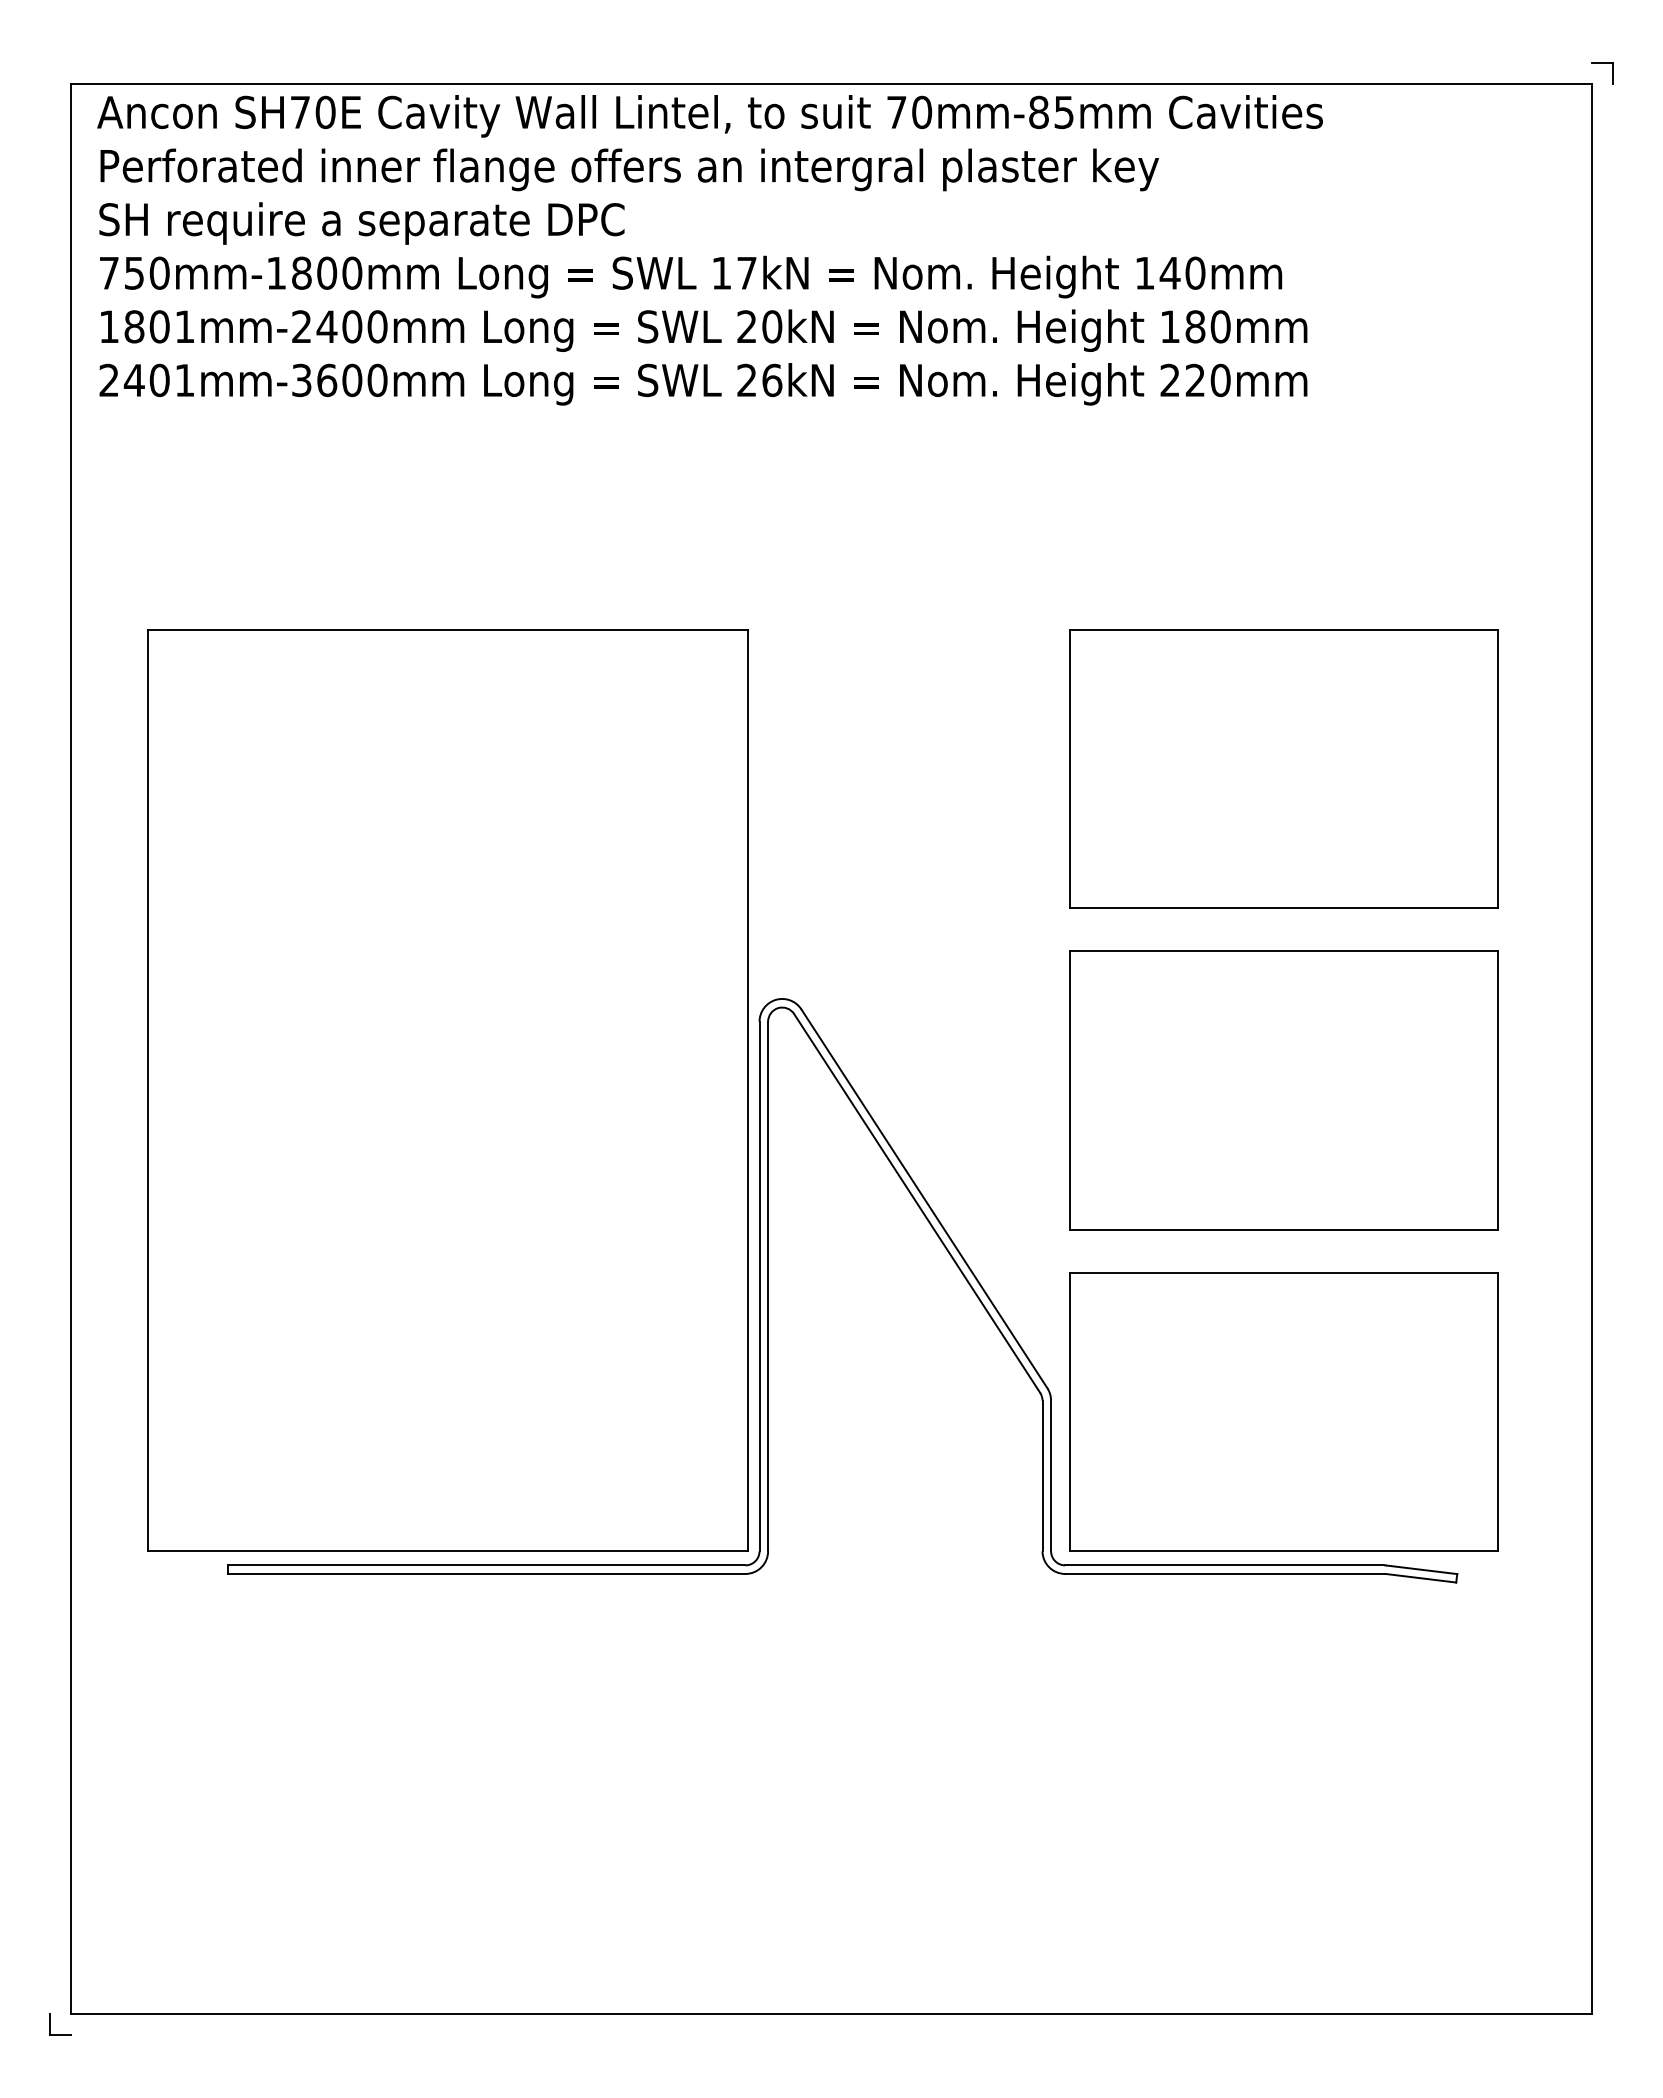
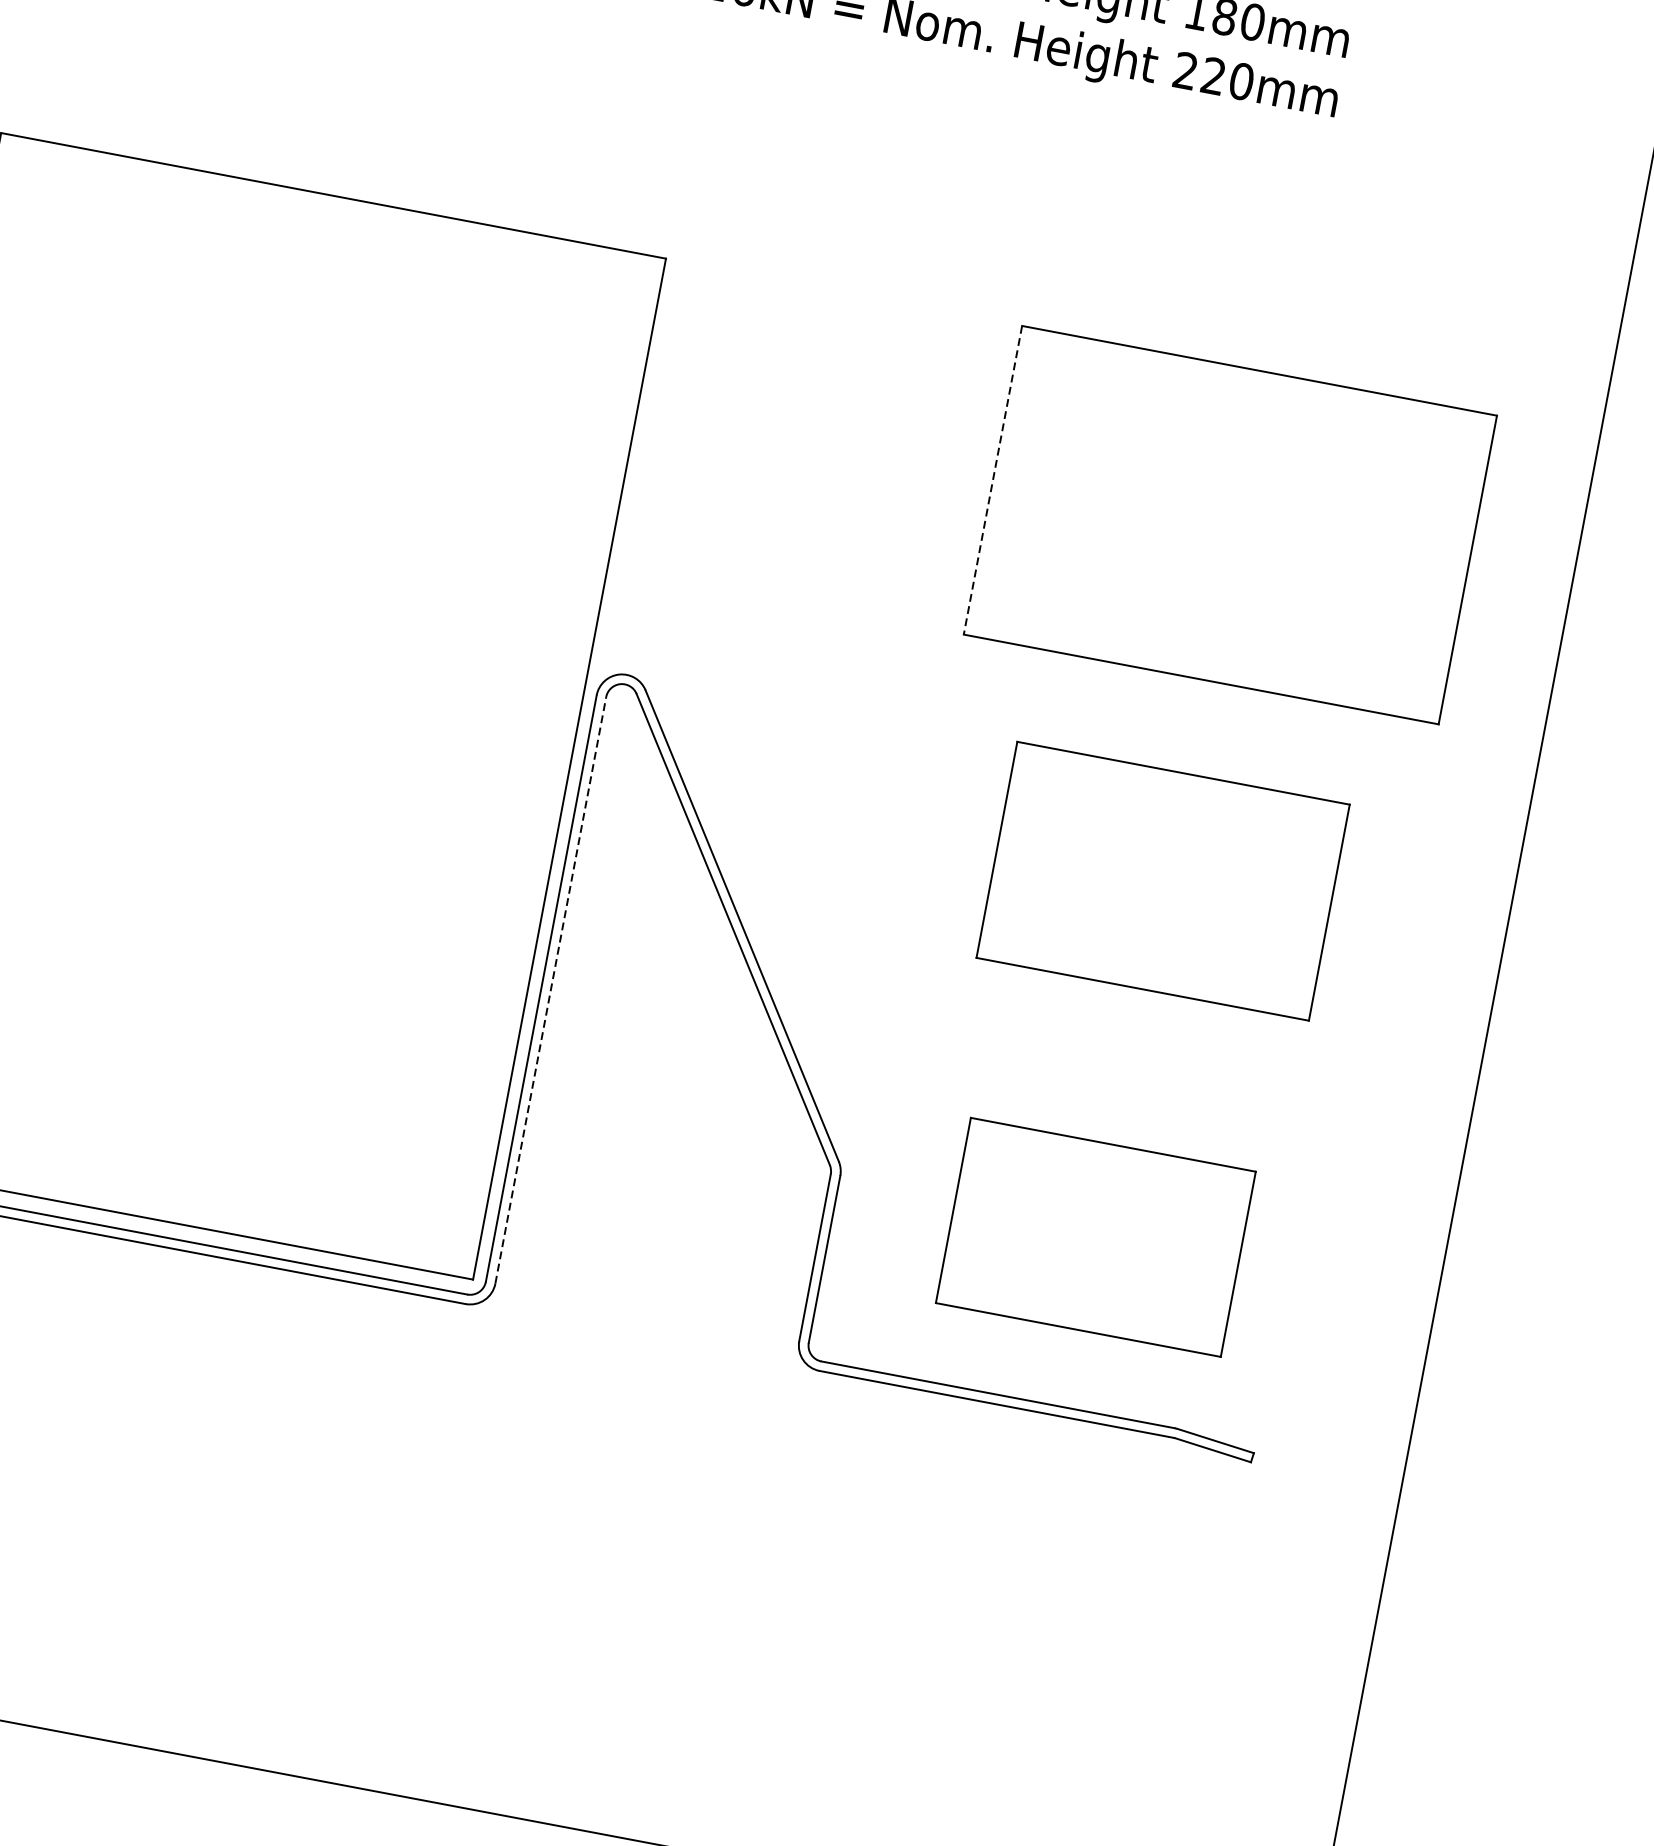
line: (1069, 769) -> (992, 480), solid -> dashed
part: (1283, 1090) -> (1162, 881), size x0.7
line: (768, 1286) -> (551, 990), solid -> dashed
part: (1283, 1411) -> (1095, 1236), size x0.6

